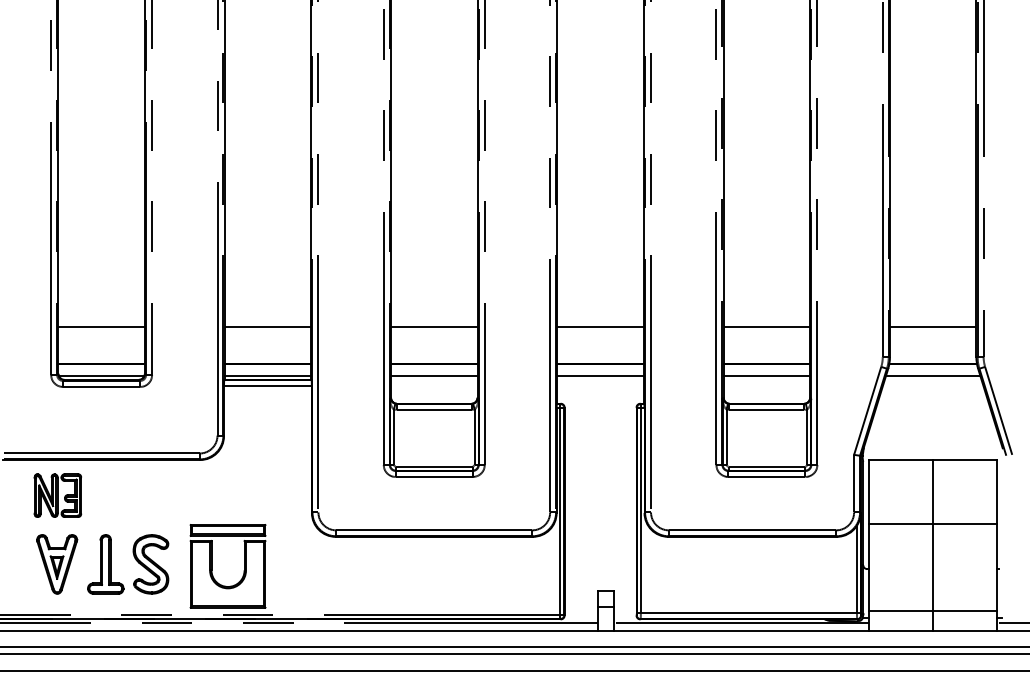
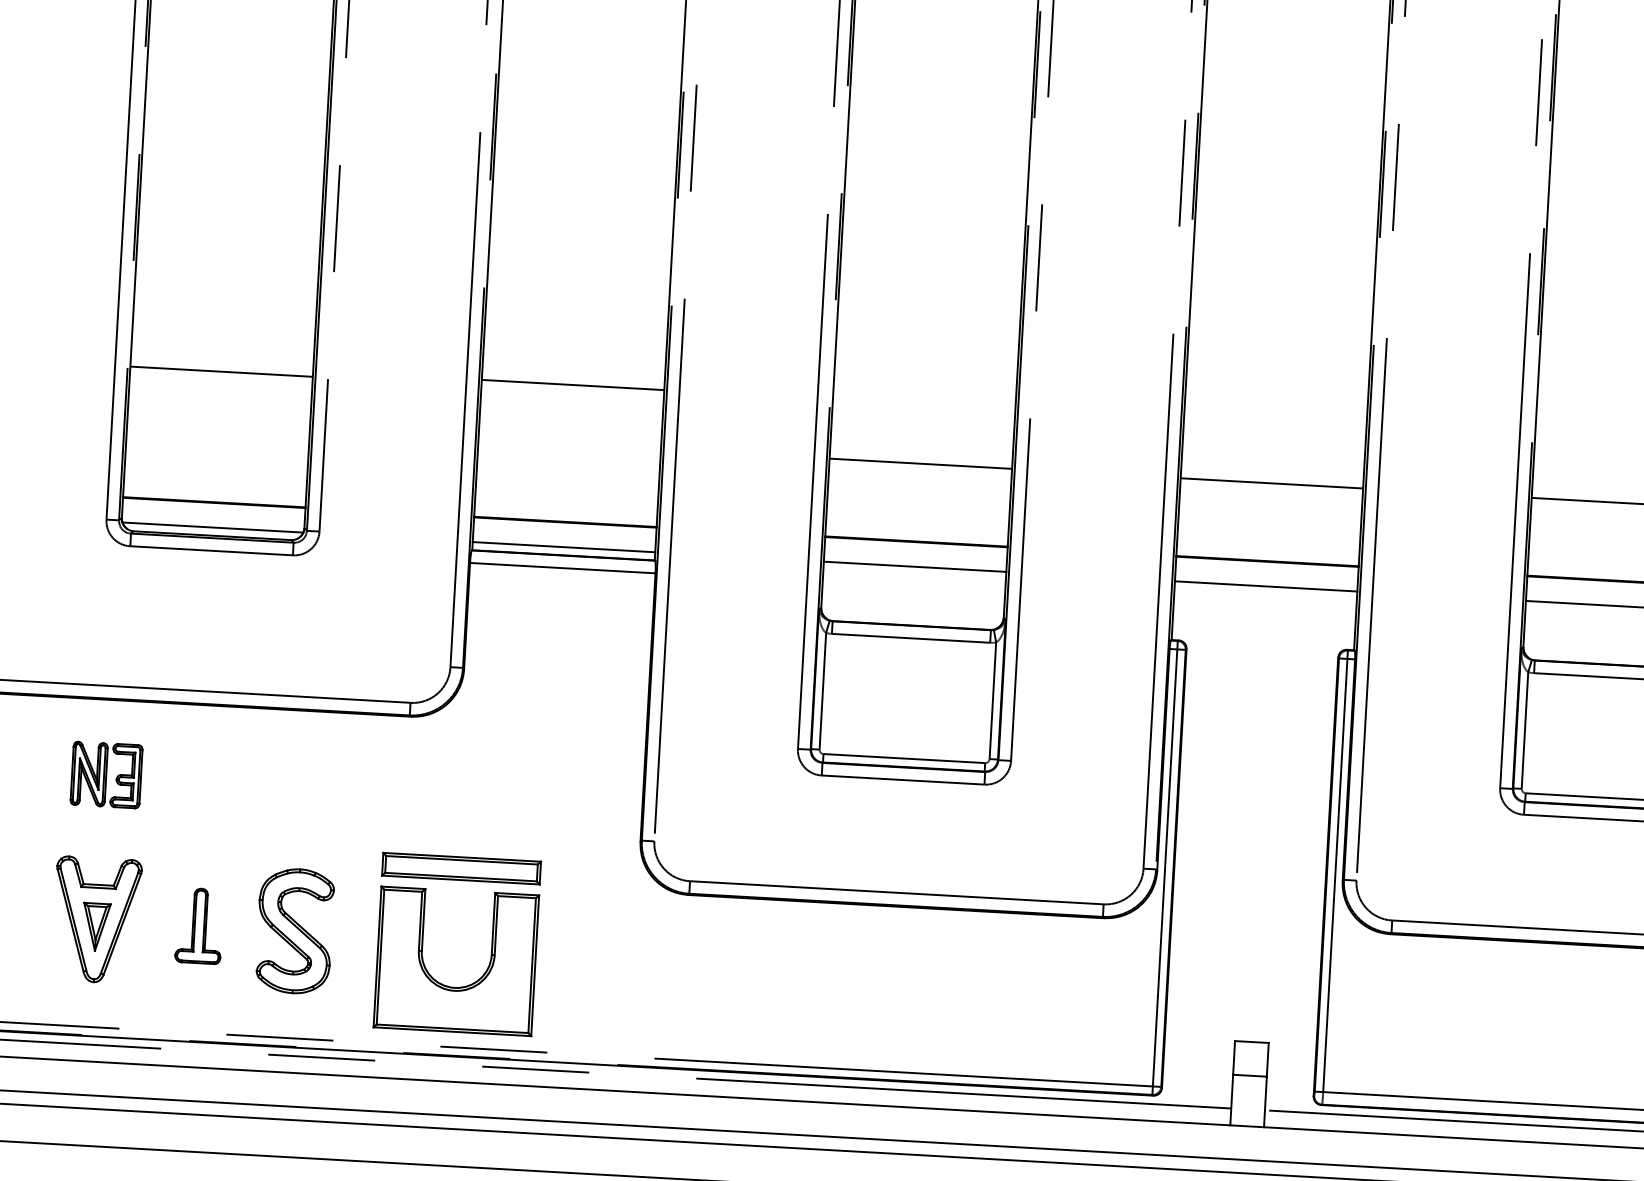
line: (101, 327) -> (221, 372), moved
line: (267, 327) -> (572, 385), moved
part: (57, 495) -> (105, 774), size x0.7
part: (105, 564) -> (198, 926), size x0.6

